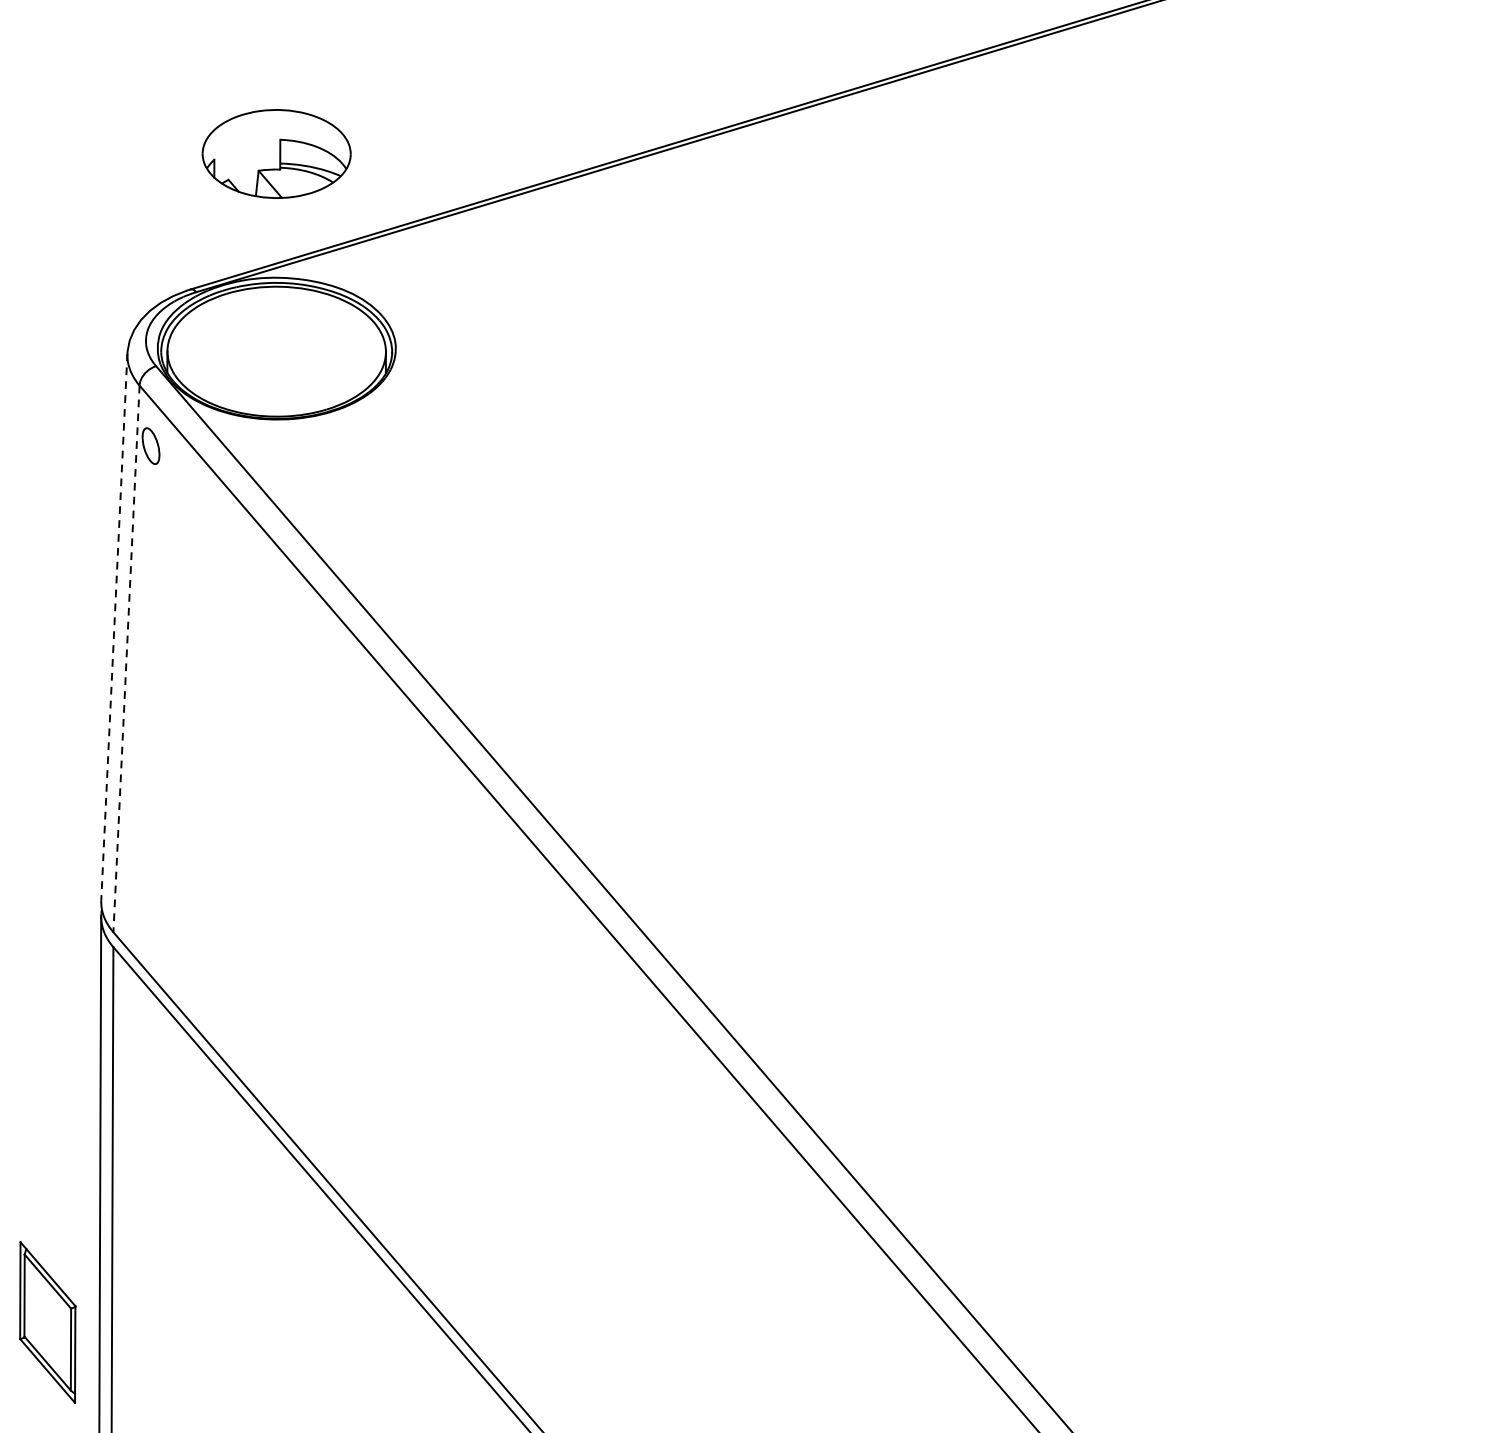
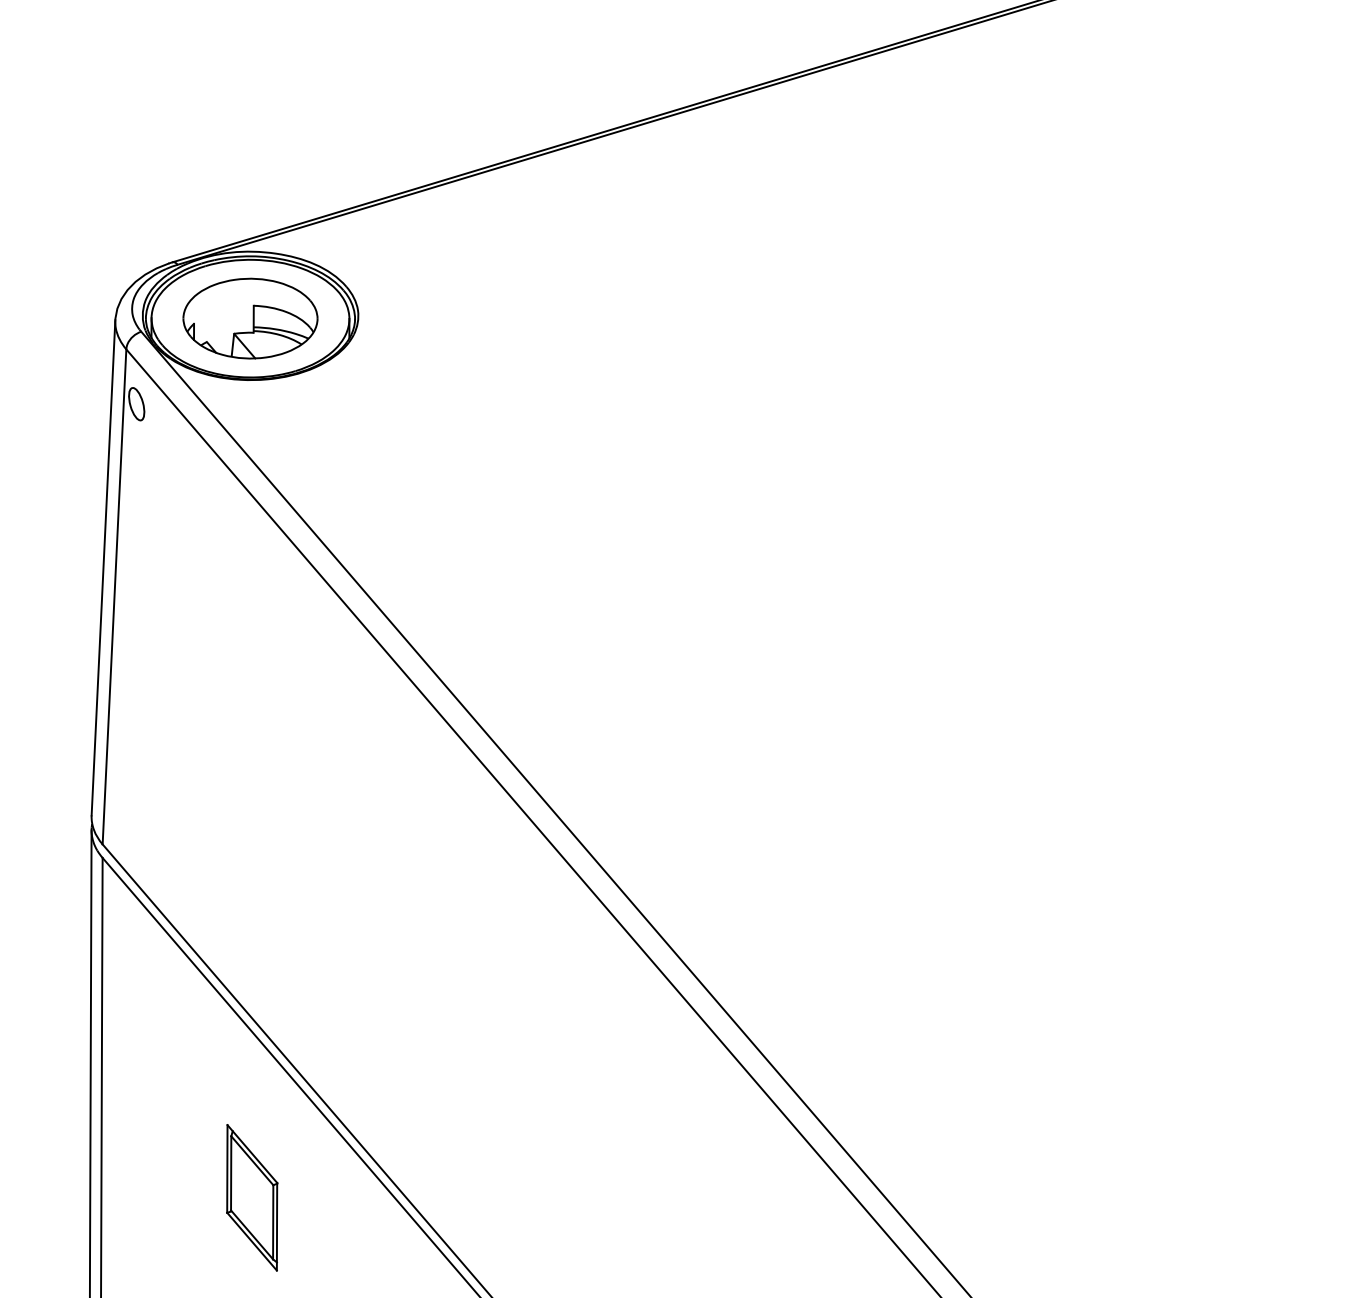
part: (276, 153) -> (250, 318), moved
line: (114, 626) -> (103, 567), dashed -> solid
line: (126, 658) -> (114, 596), dashed -> solid
part: (48, 1322) -> (252, 1197), moved

